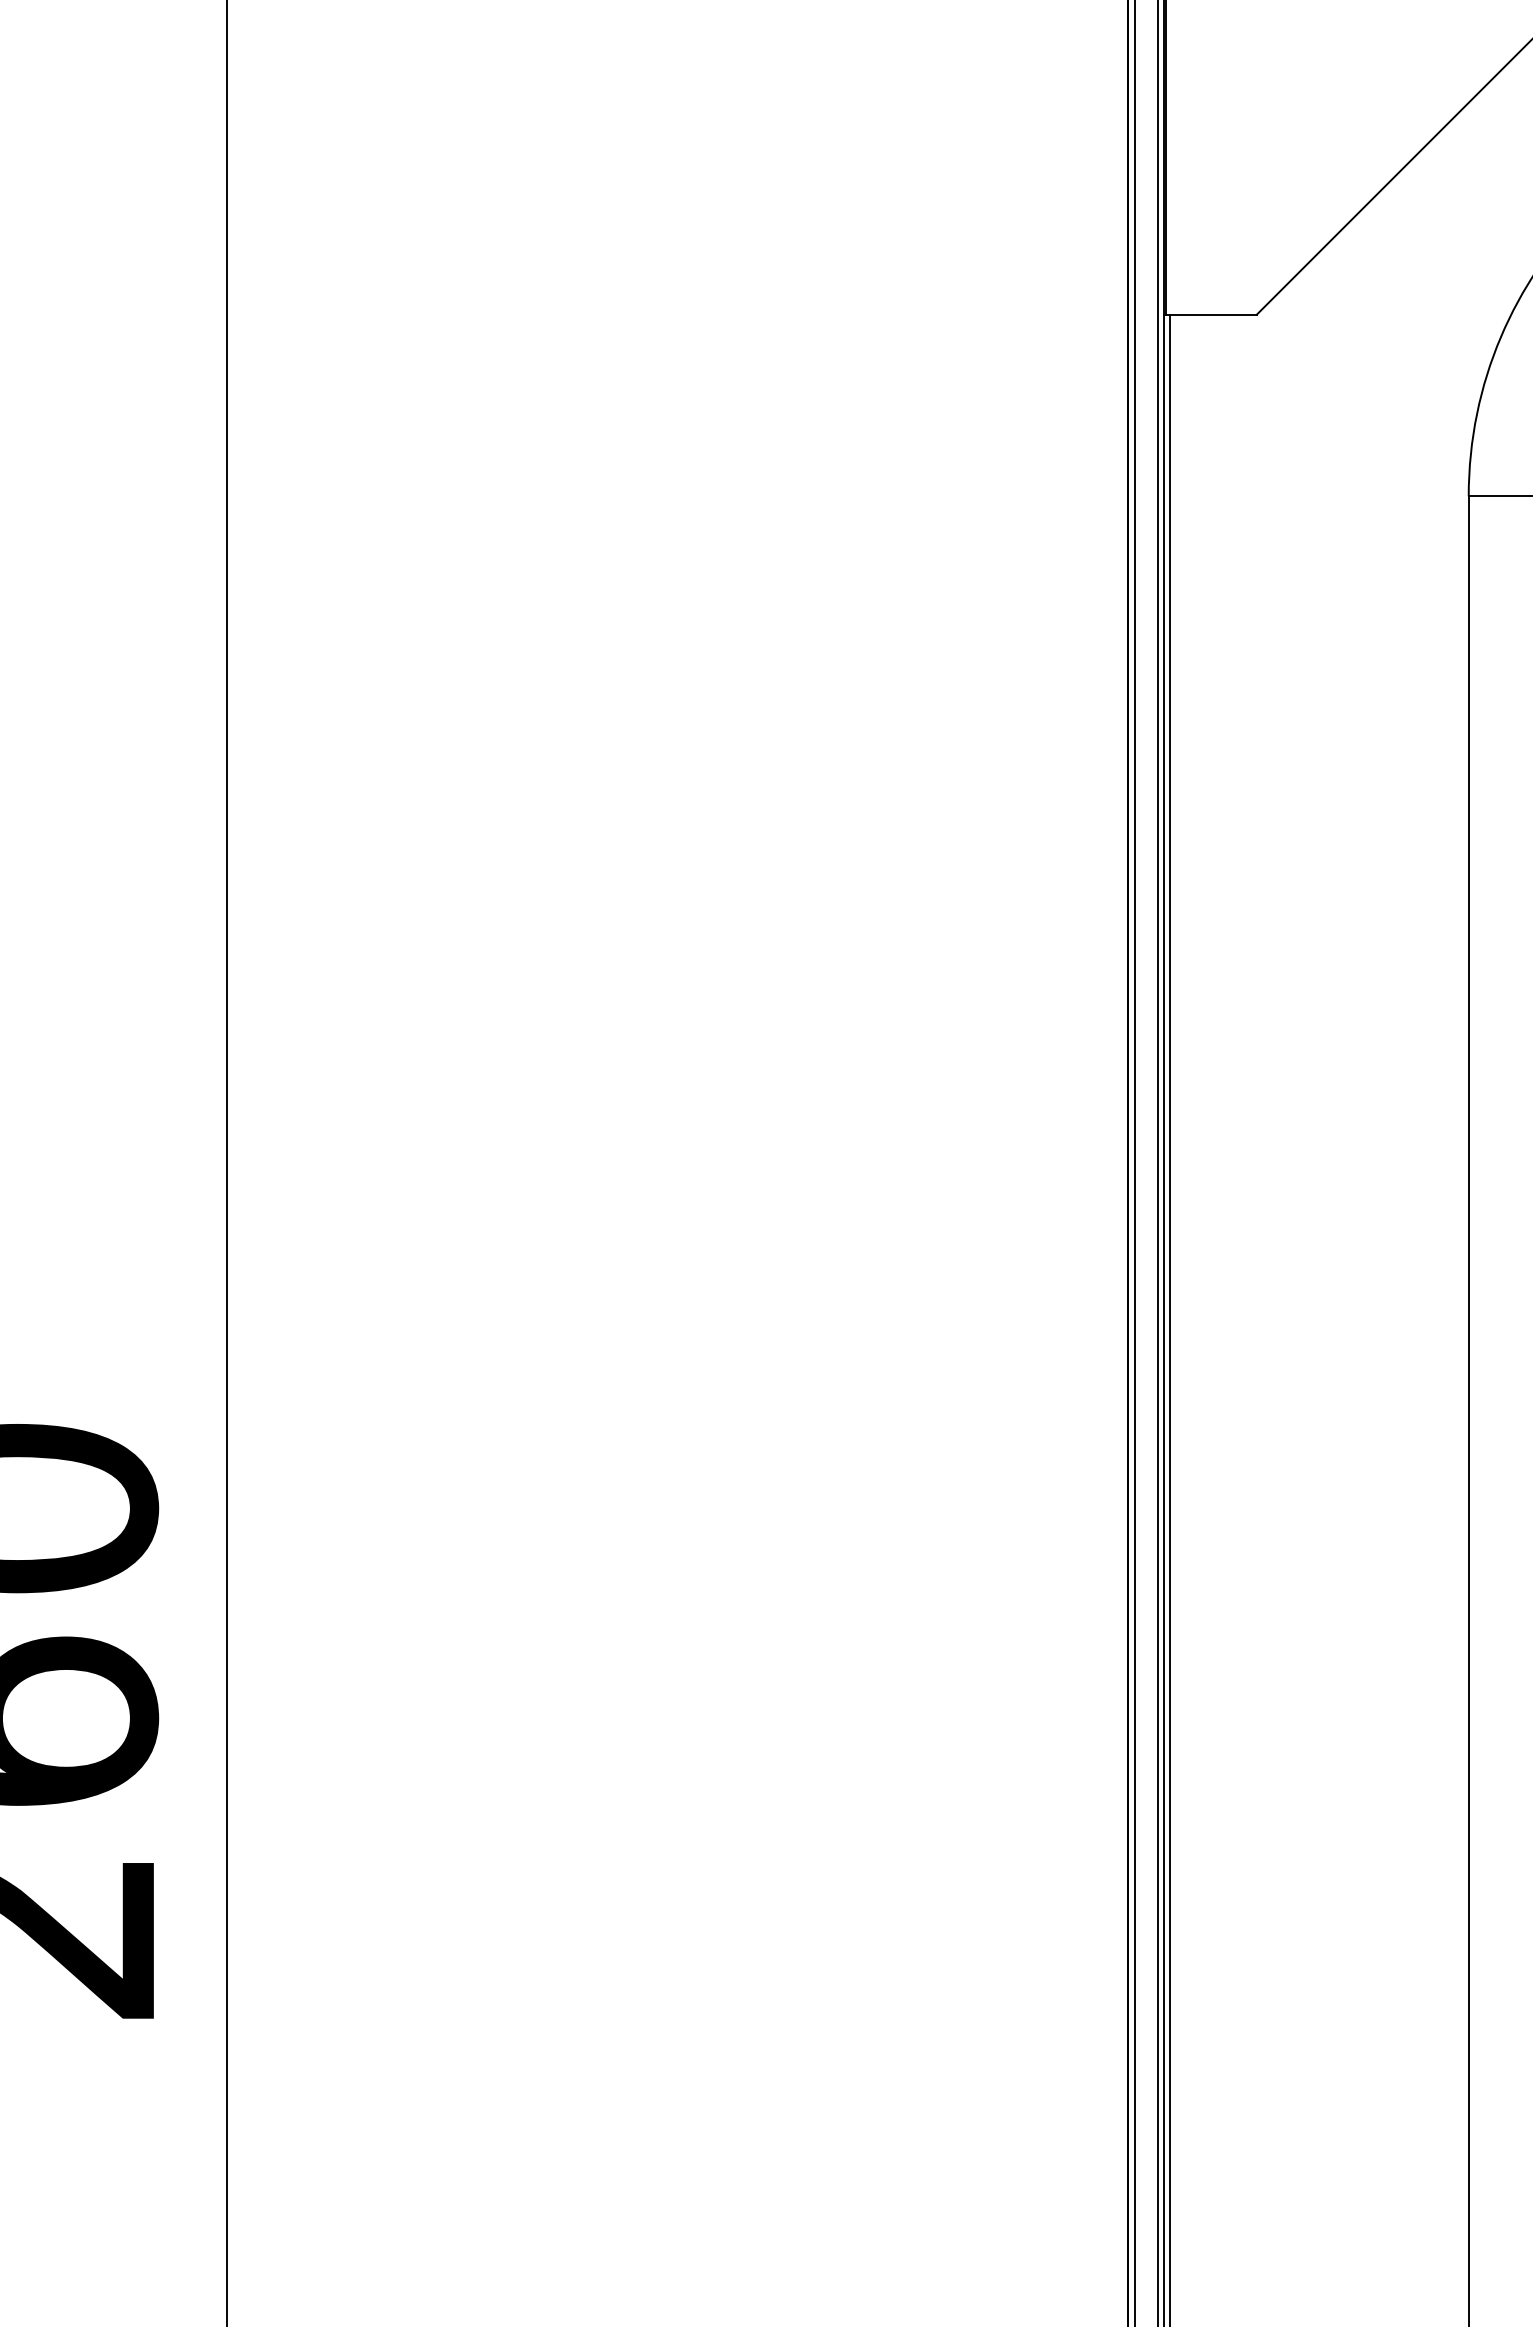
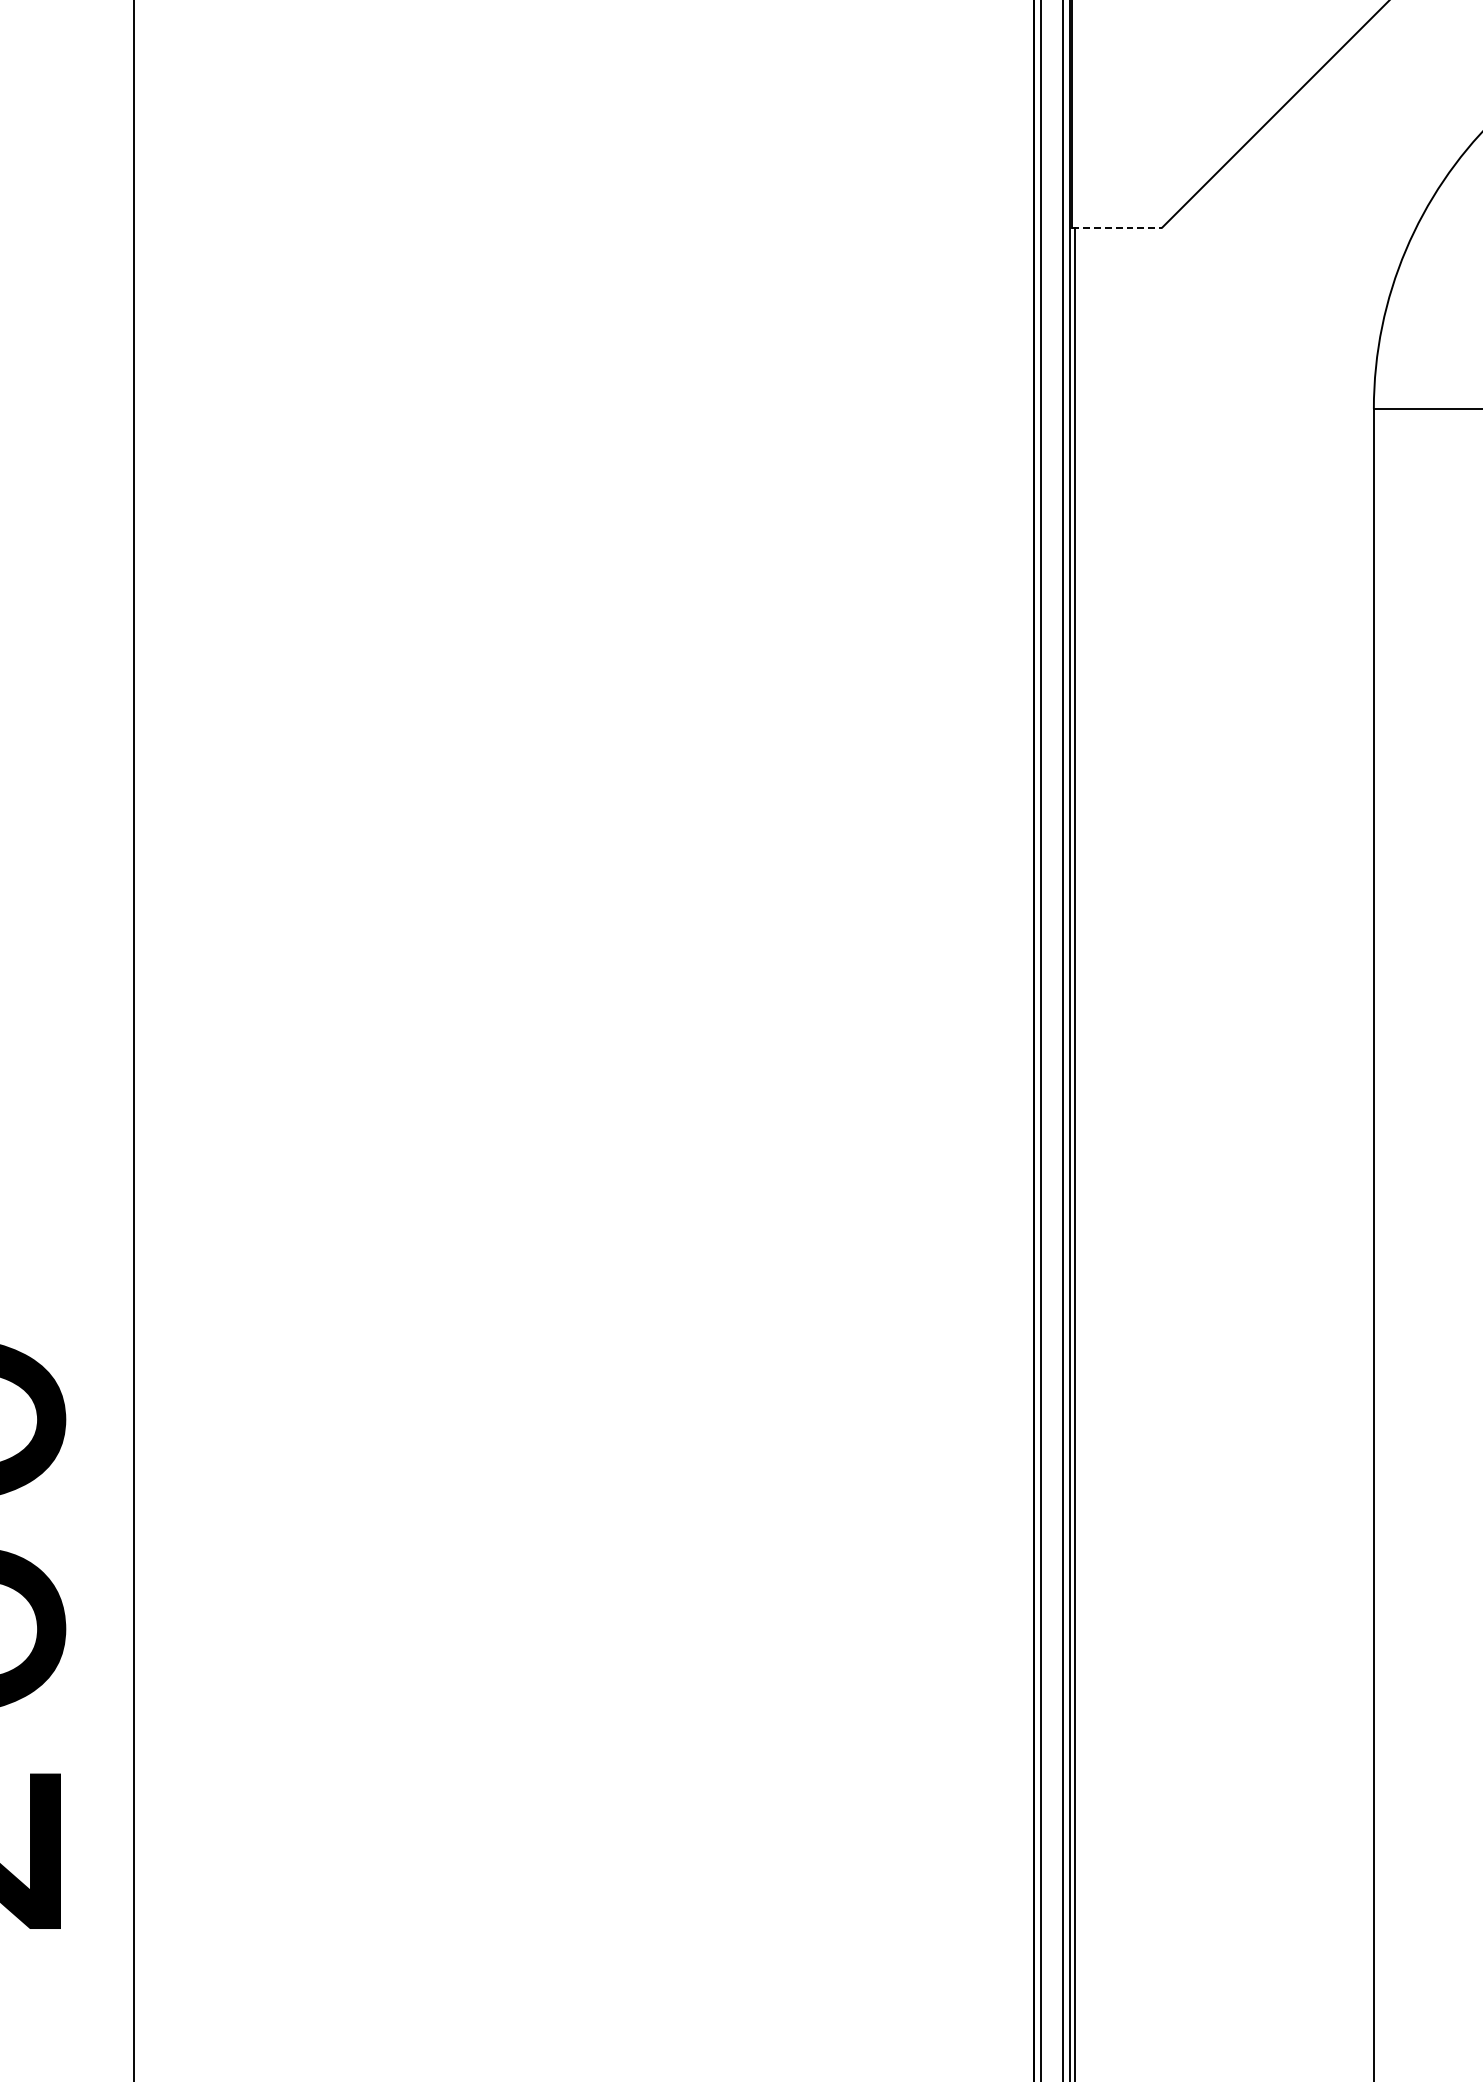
line: (1211, 314) -> (1117, 227), solid -> dashed

